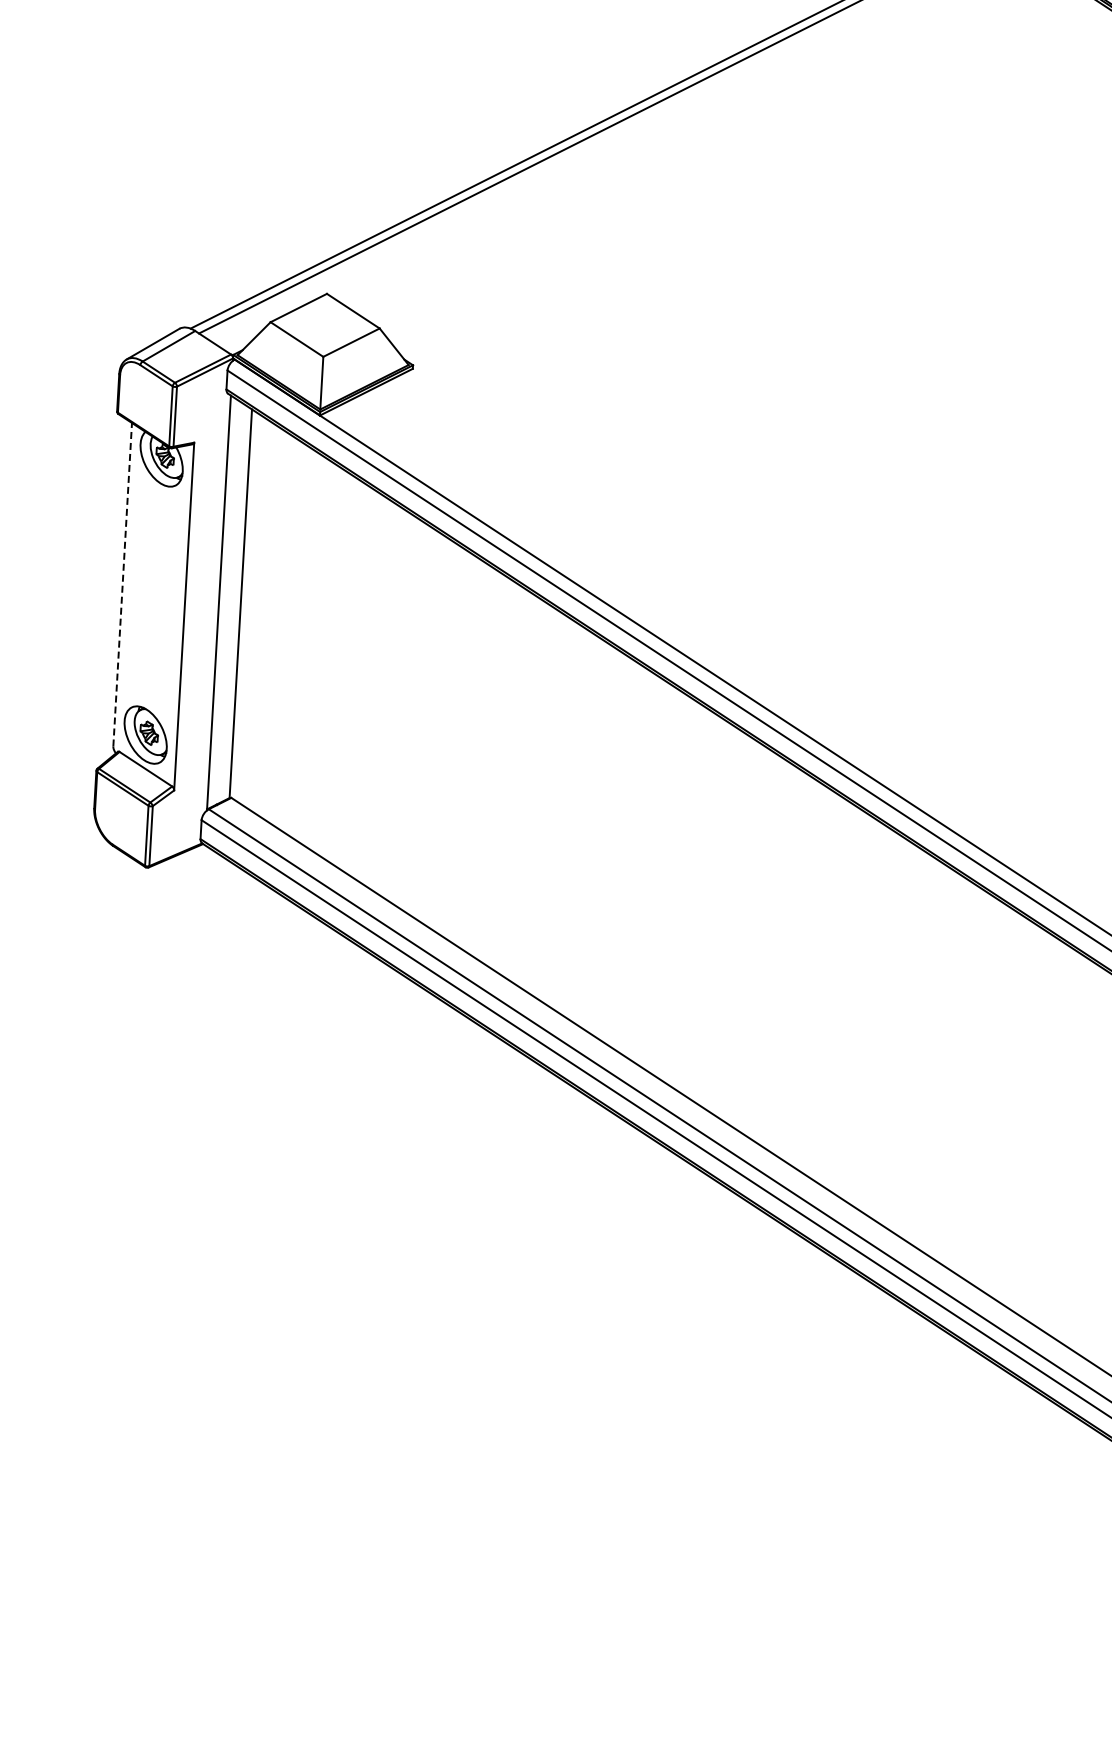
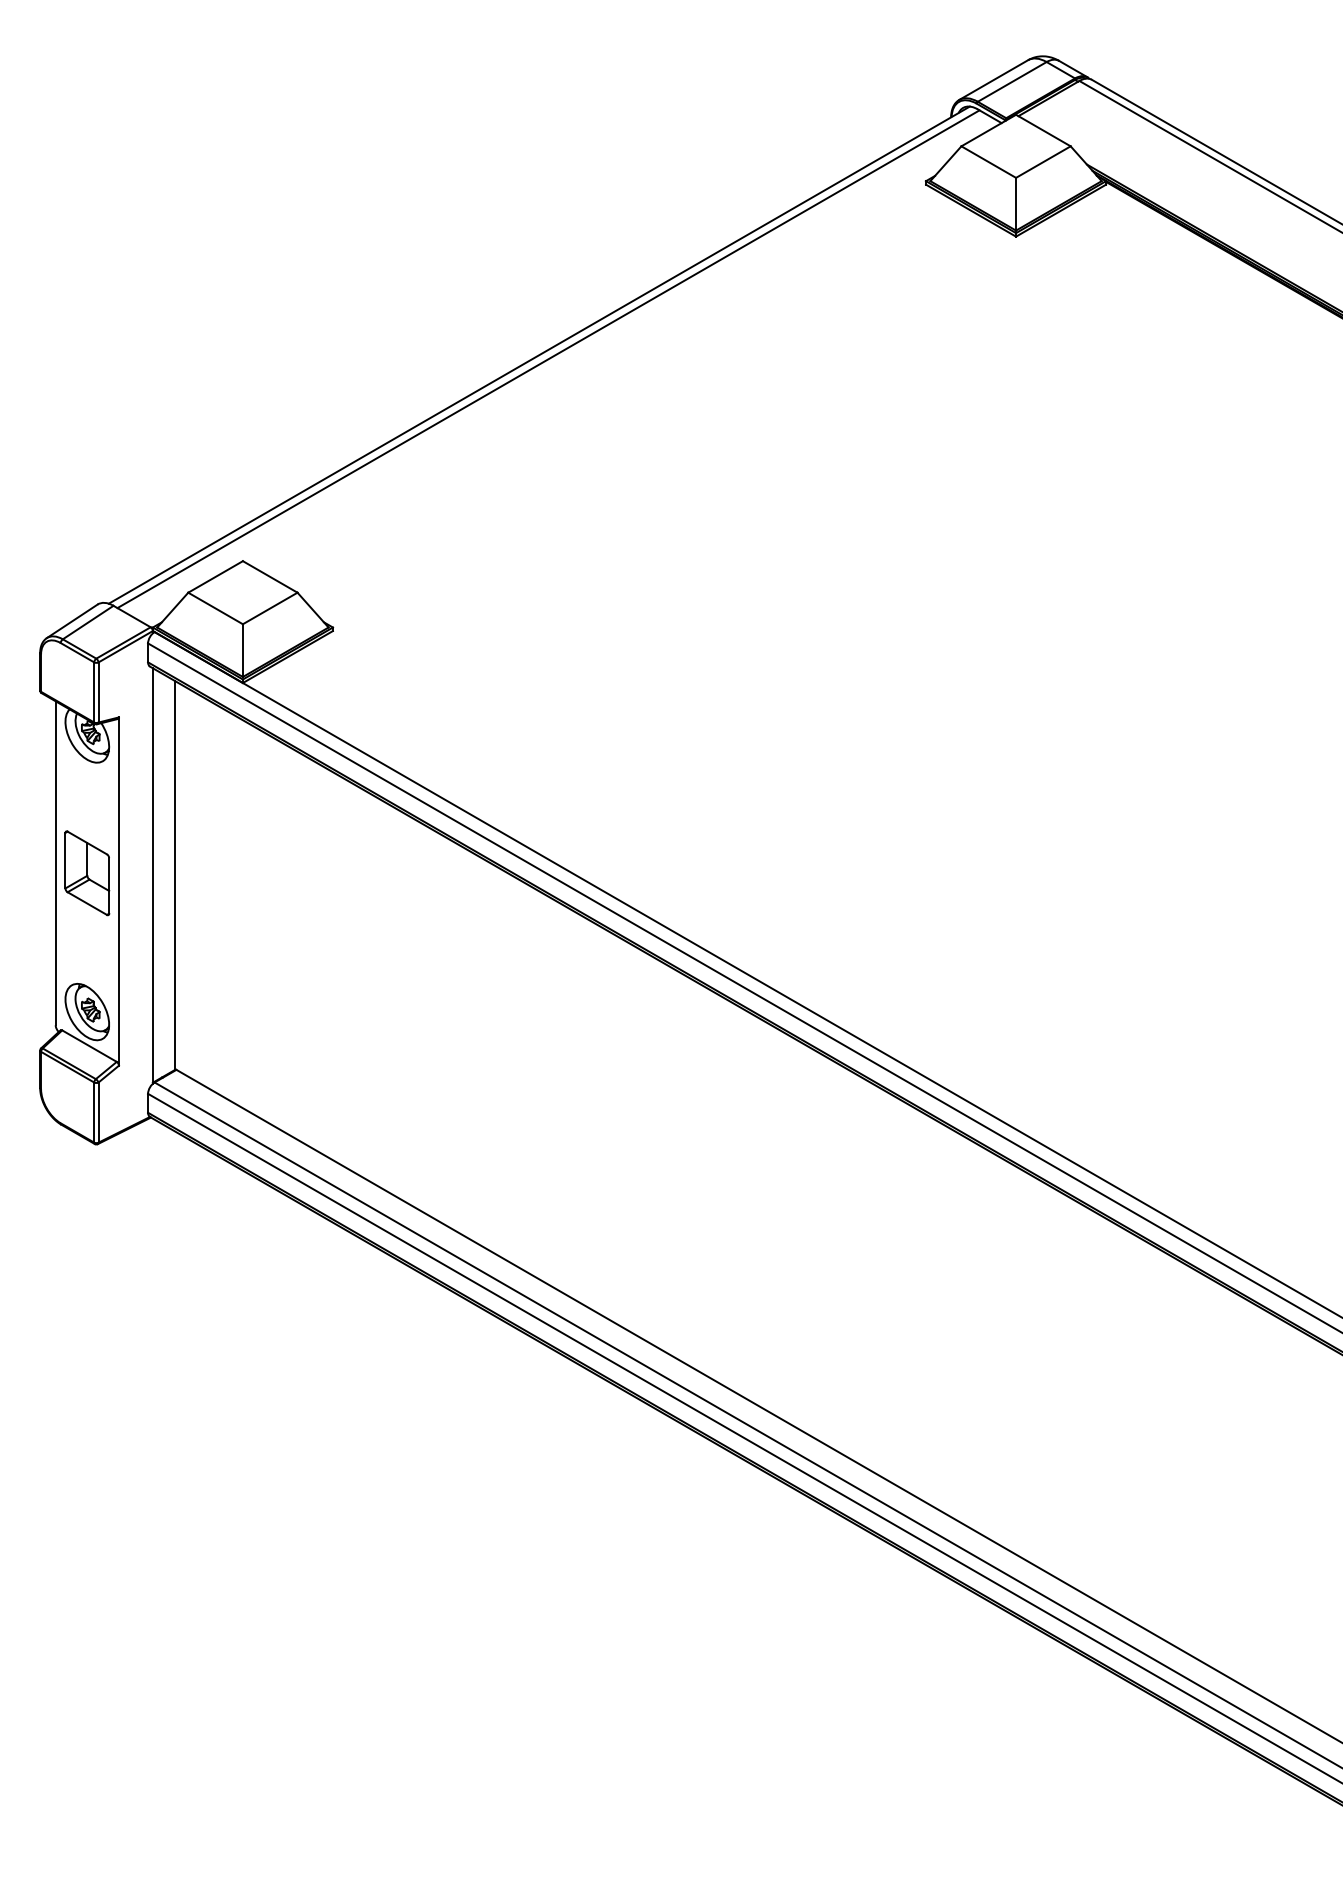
line: (122, 584) -> (55, 863), dashed -> solid
part: (153, 596) -> (87, 873), added

